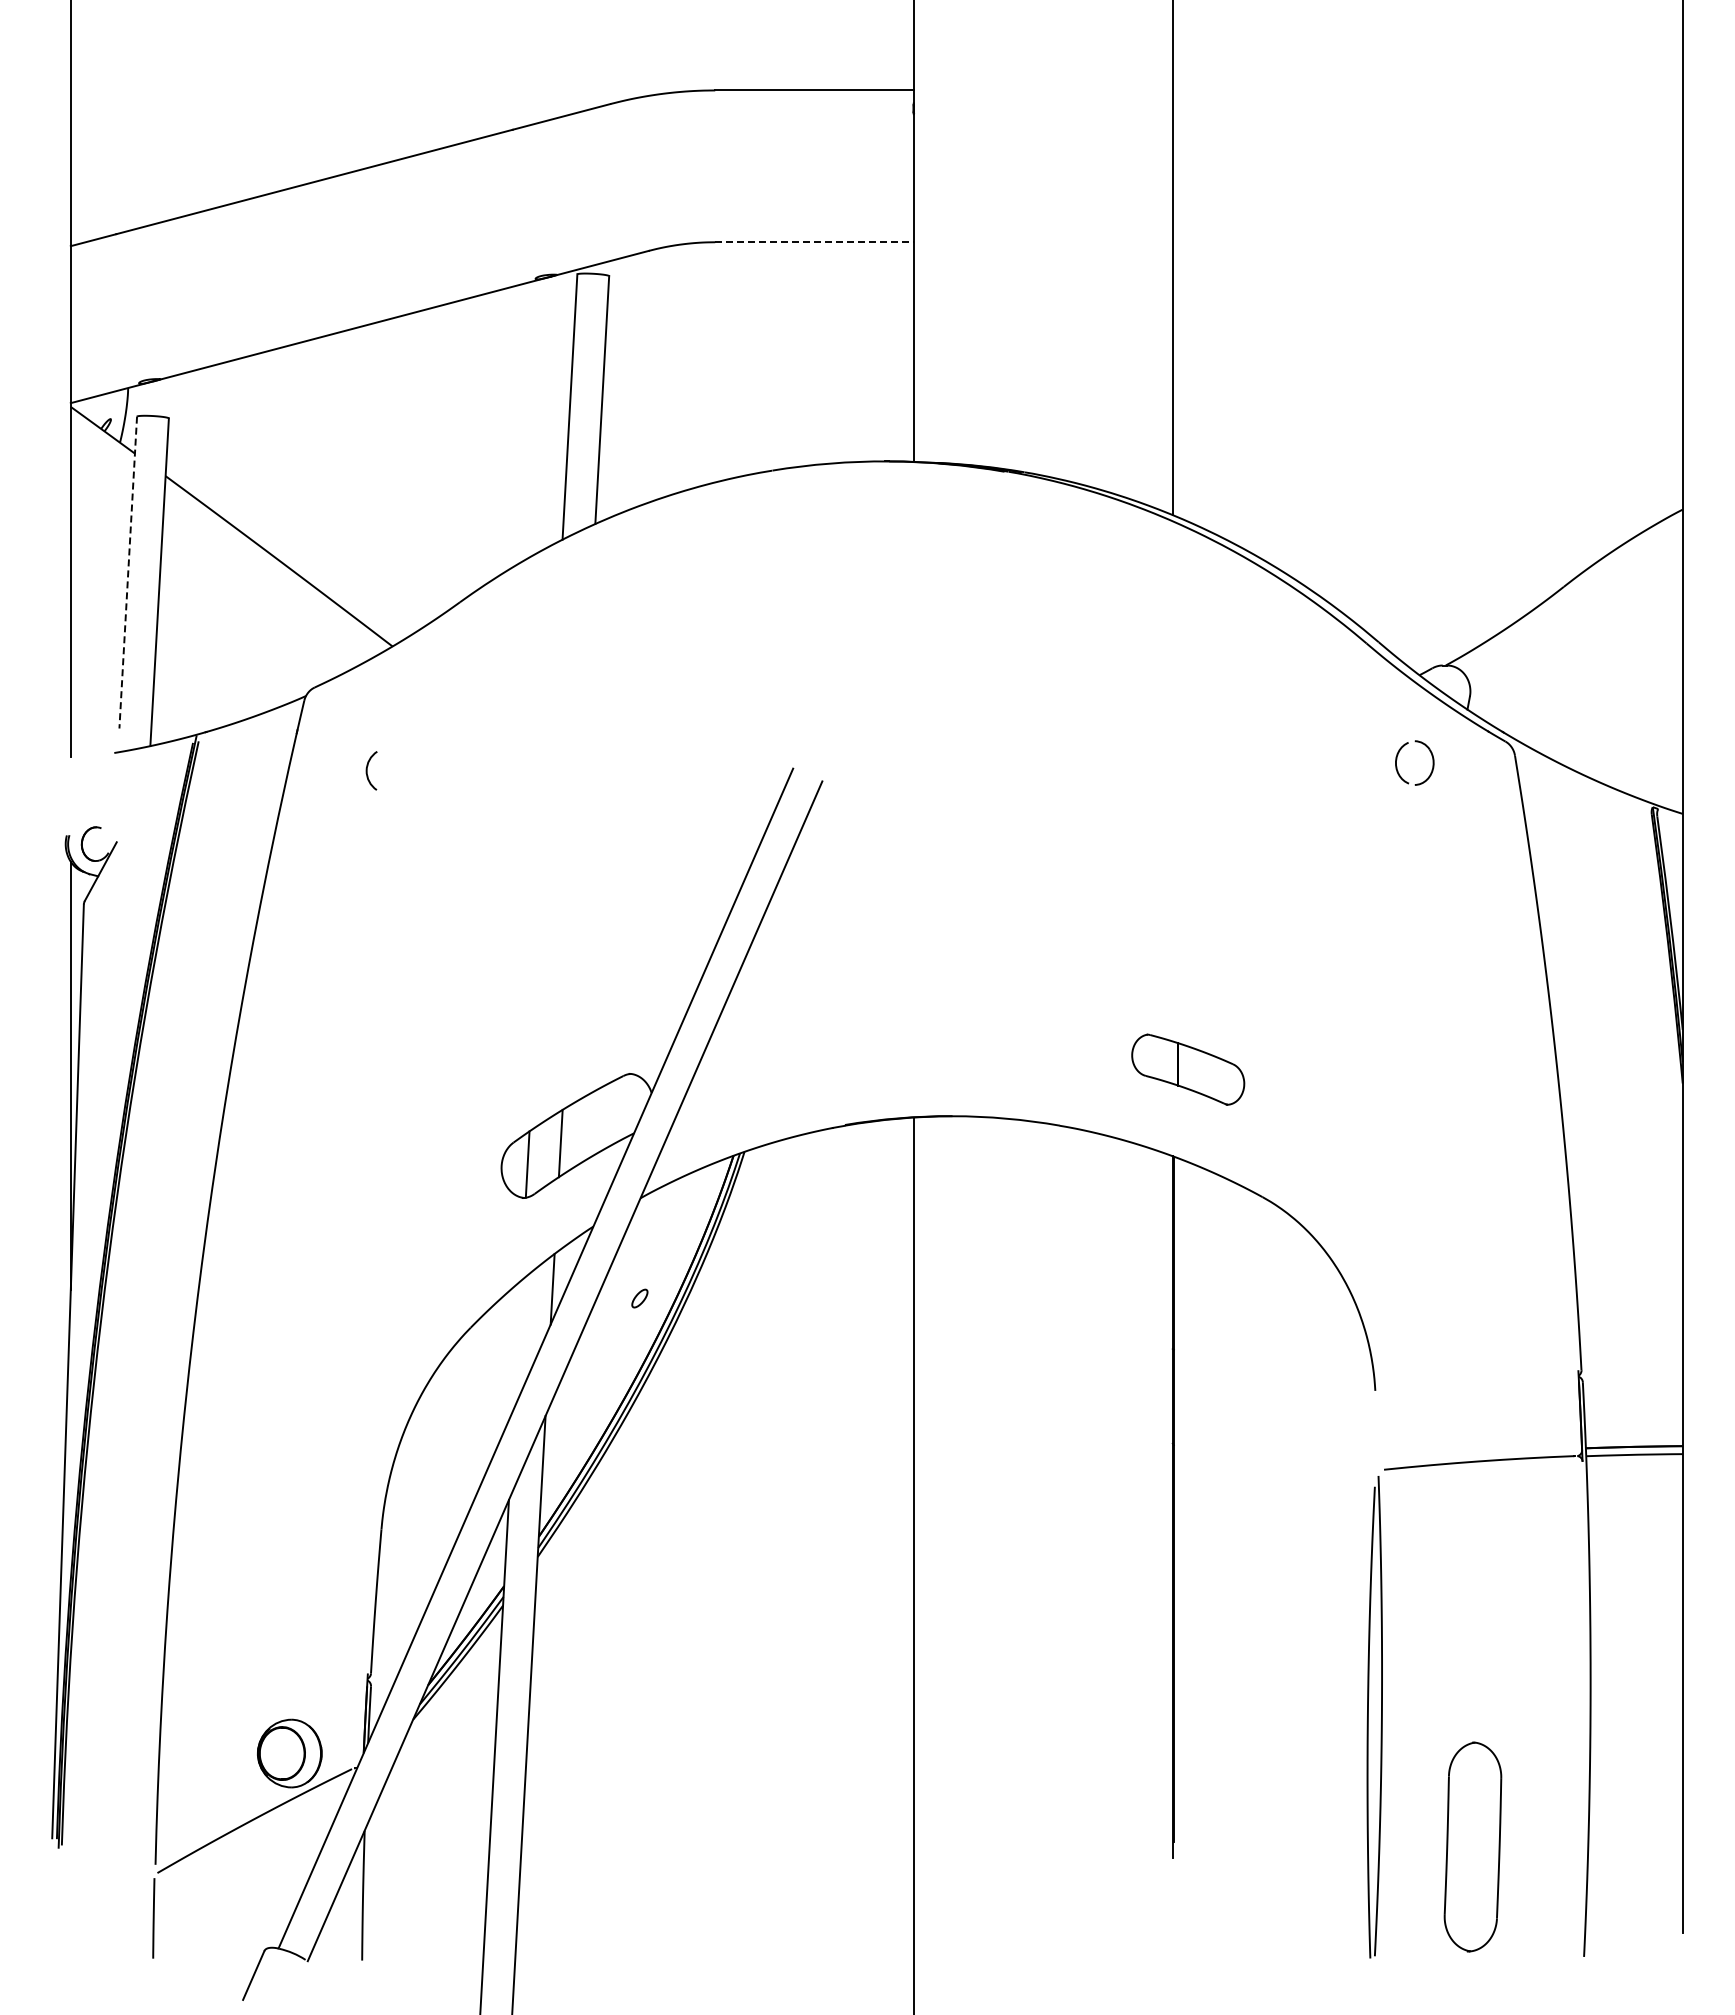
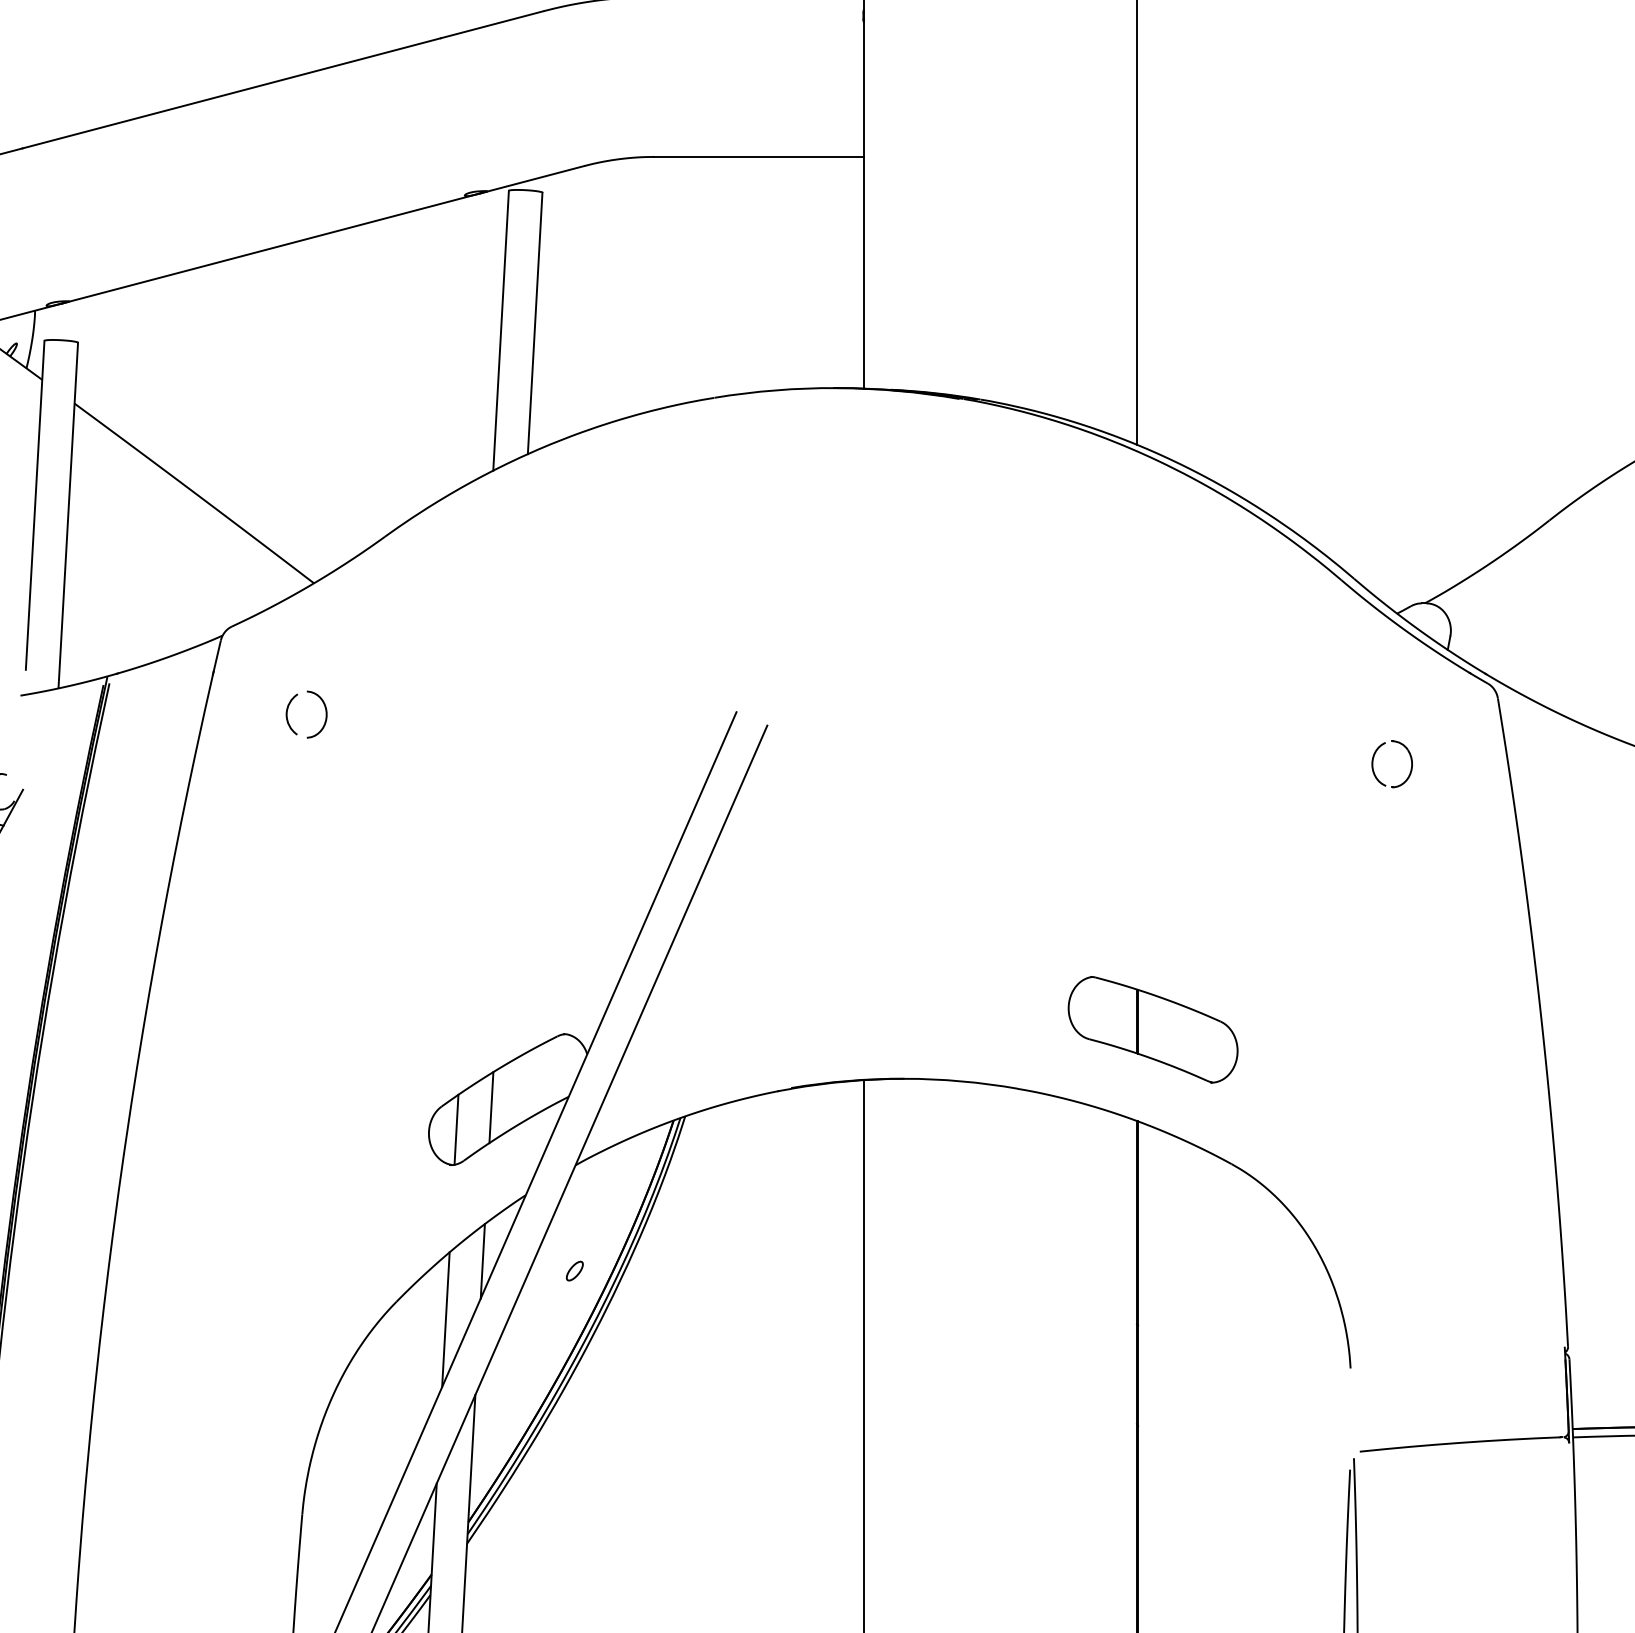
line: (815, 242) -> (760, 157), dashed -> solid
line: (128, 573) -> (35, 506), dashed -> solid
part: (1397, 759) -> (1373, 760), moved
part: (403, 770) -> (325, 714), added
part: (1188, 1069) -> (1153, 1029), size x1.43
line: (517, 1344) -> (445, 1319), added

